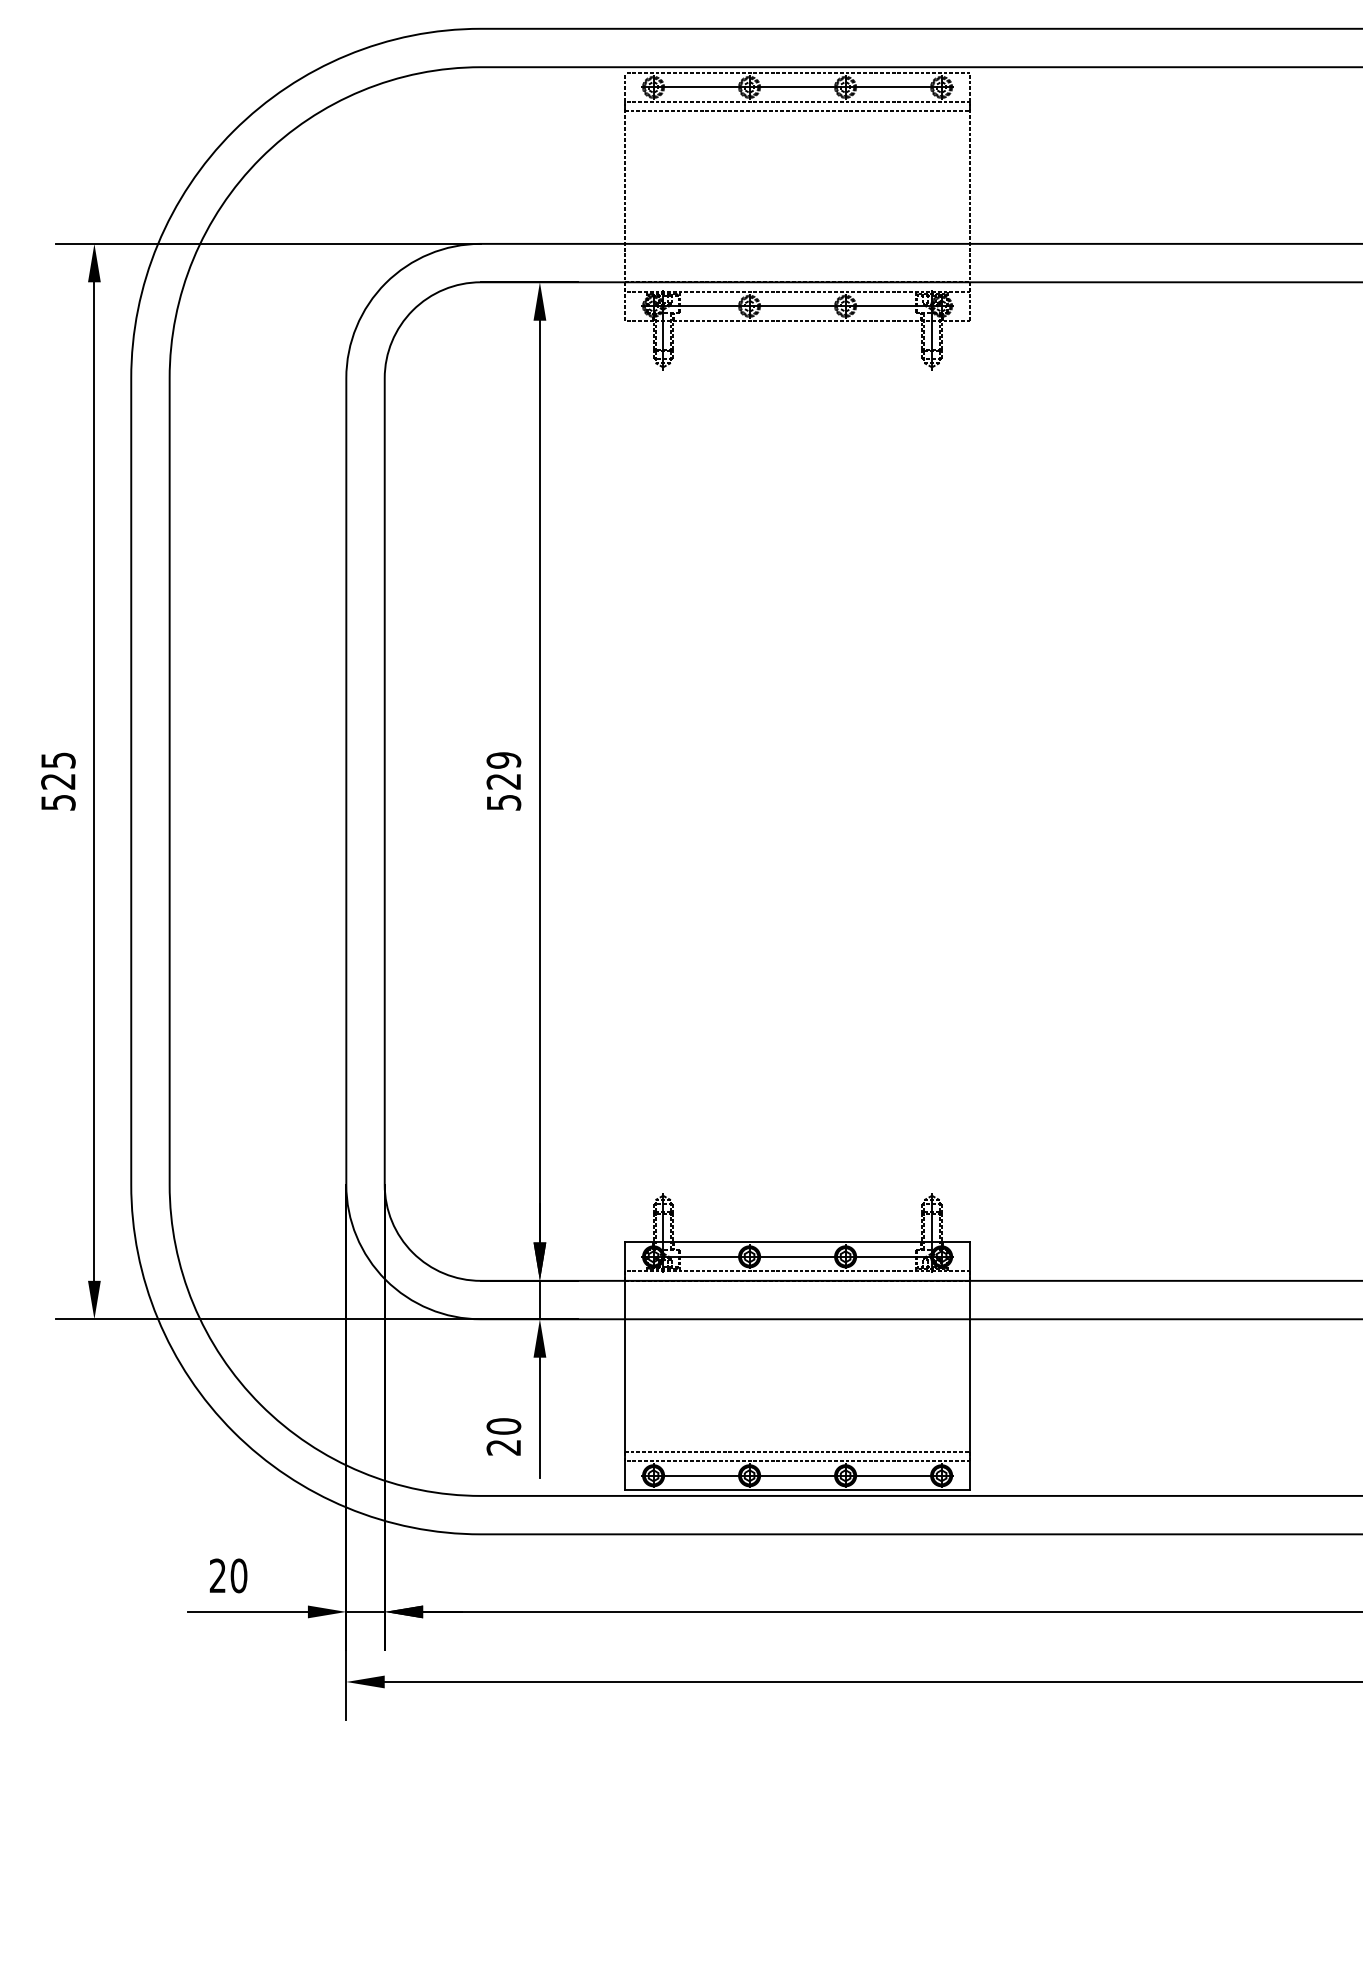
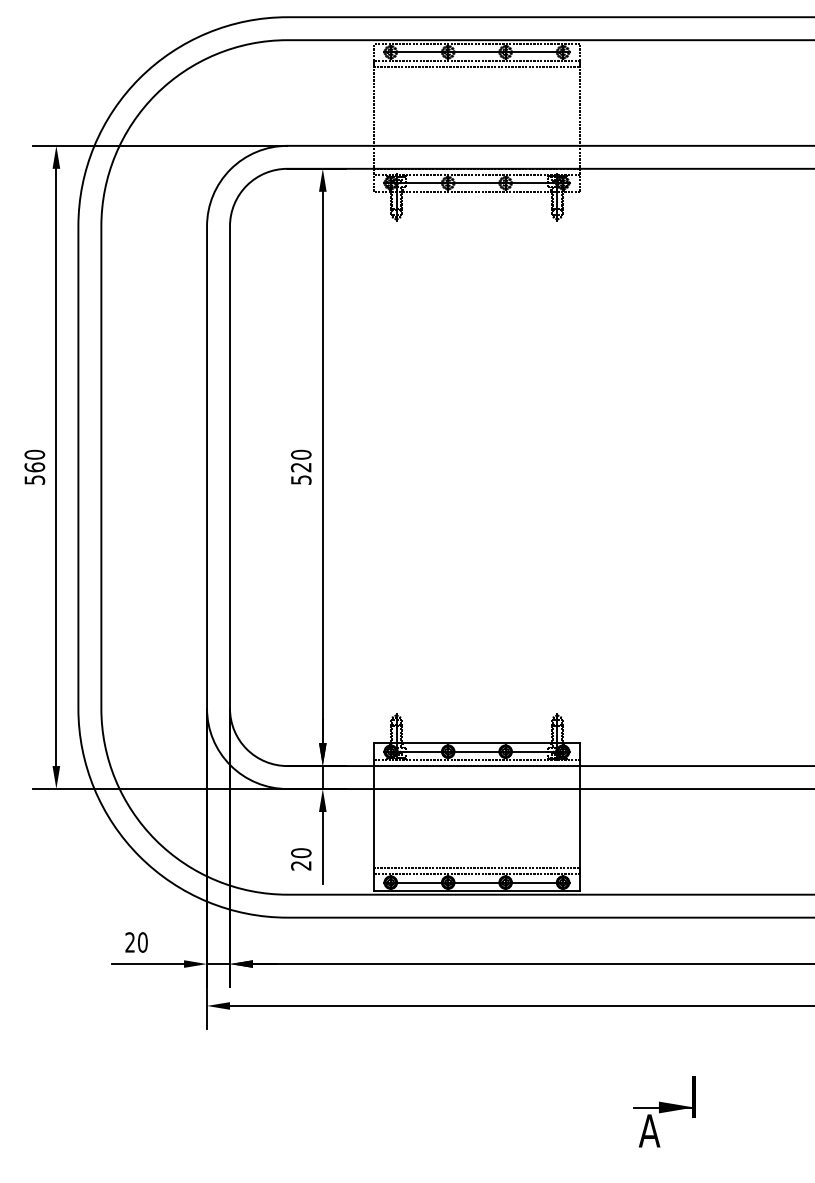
text: (504, 759) -> (301, 454), 529 -> 520
text: (57, 769) -> (34, 460), 525 -> 560
part: (1111, 1858) -> (664, 1111), added

